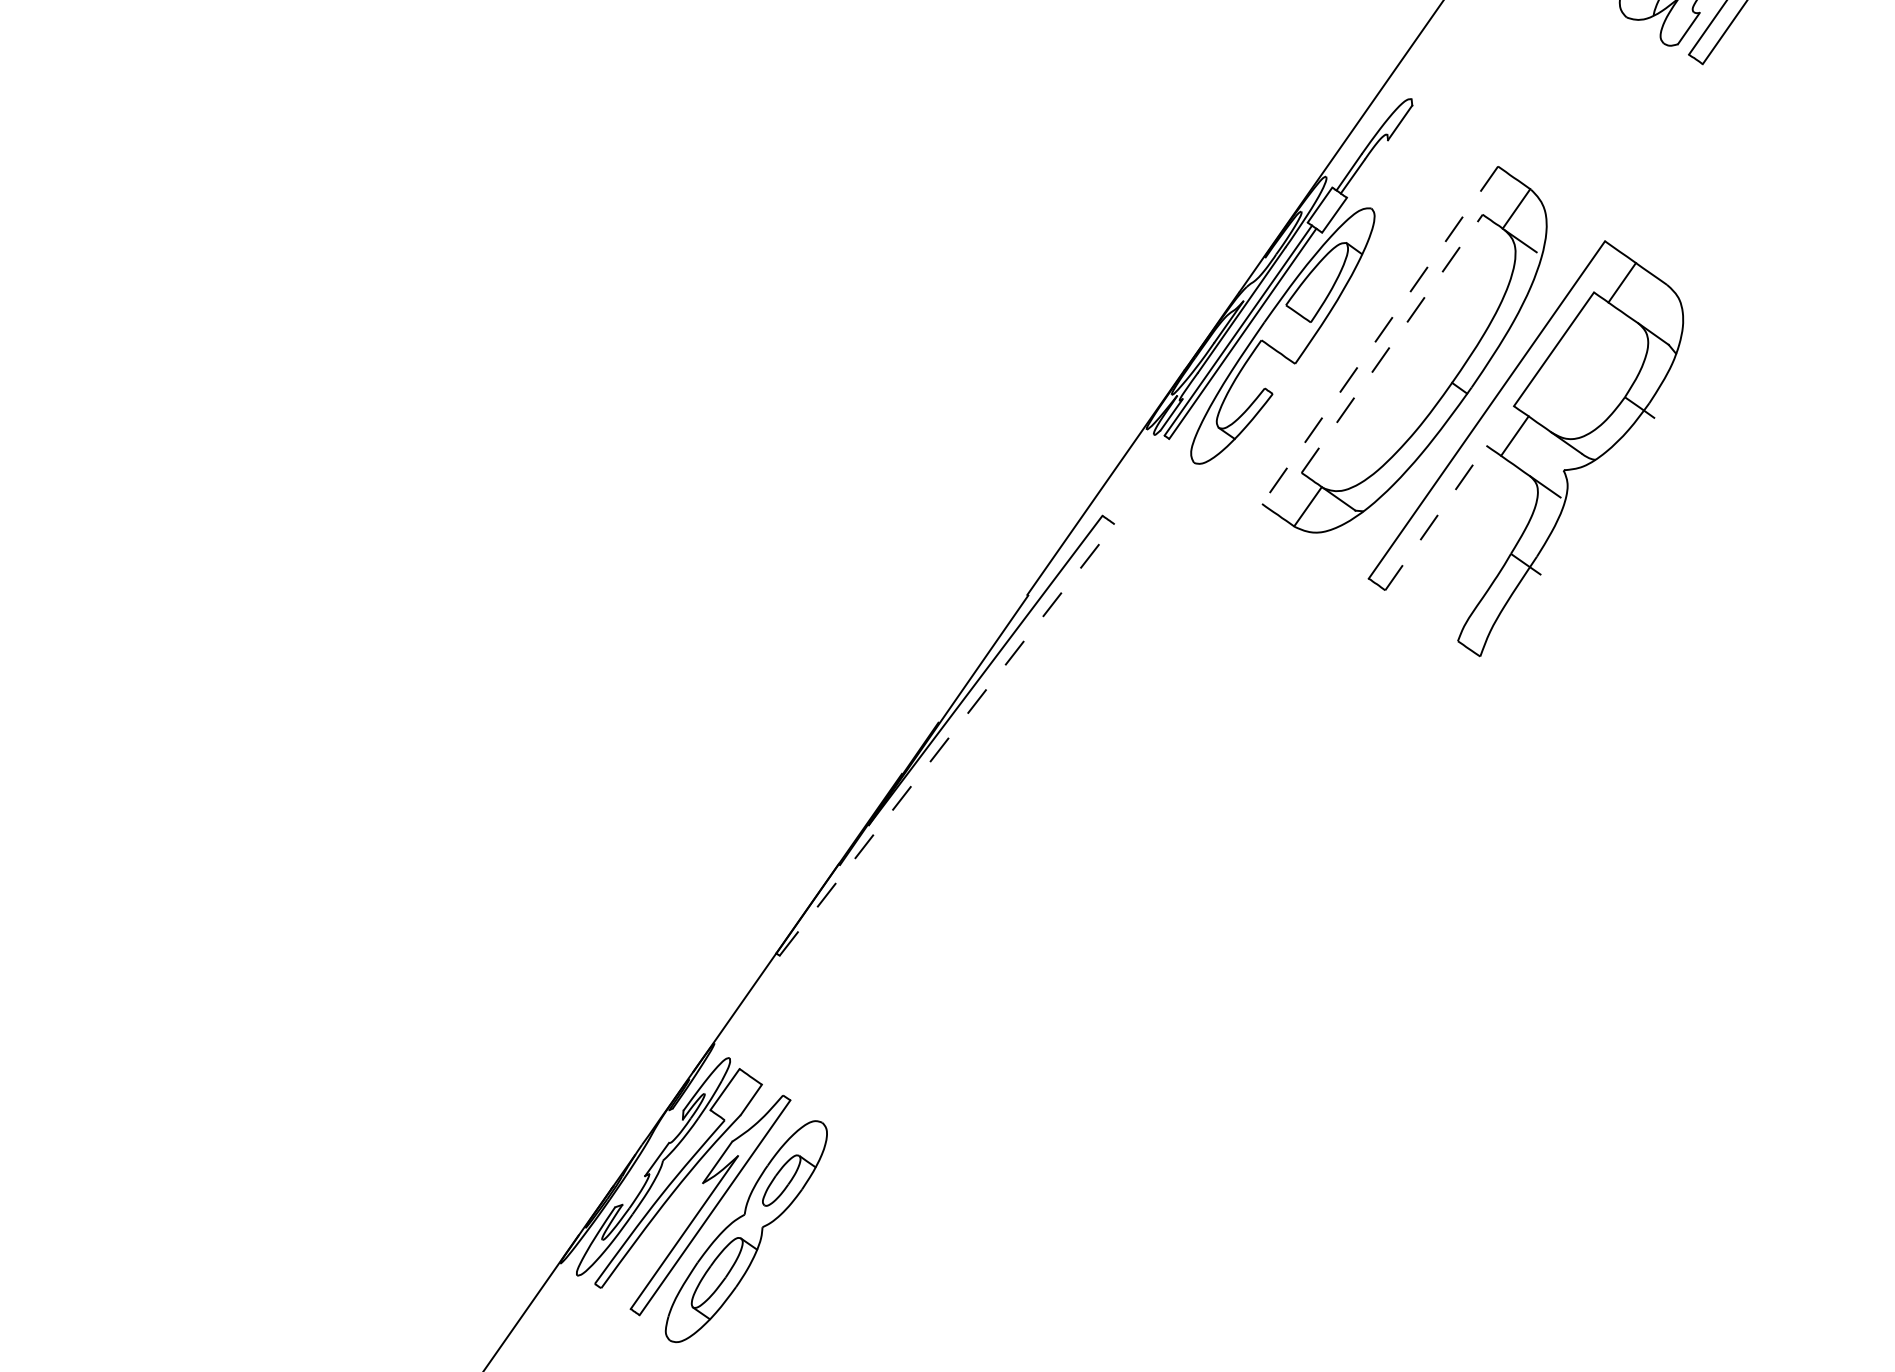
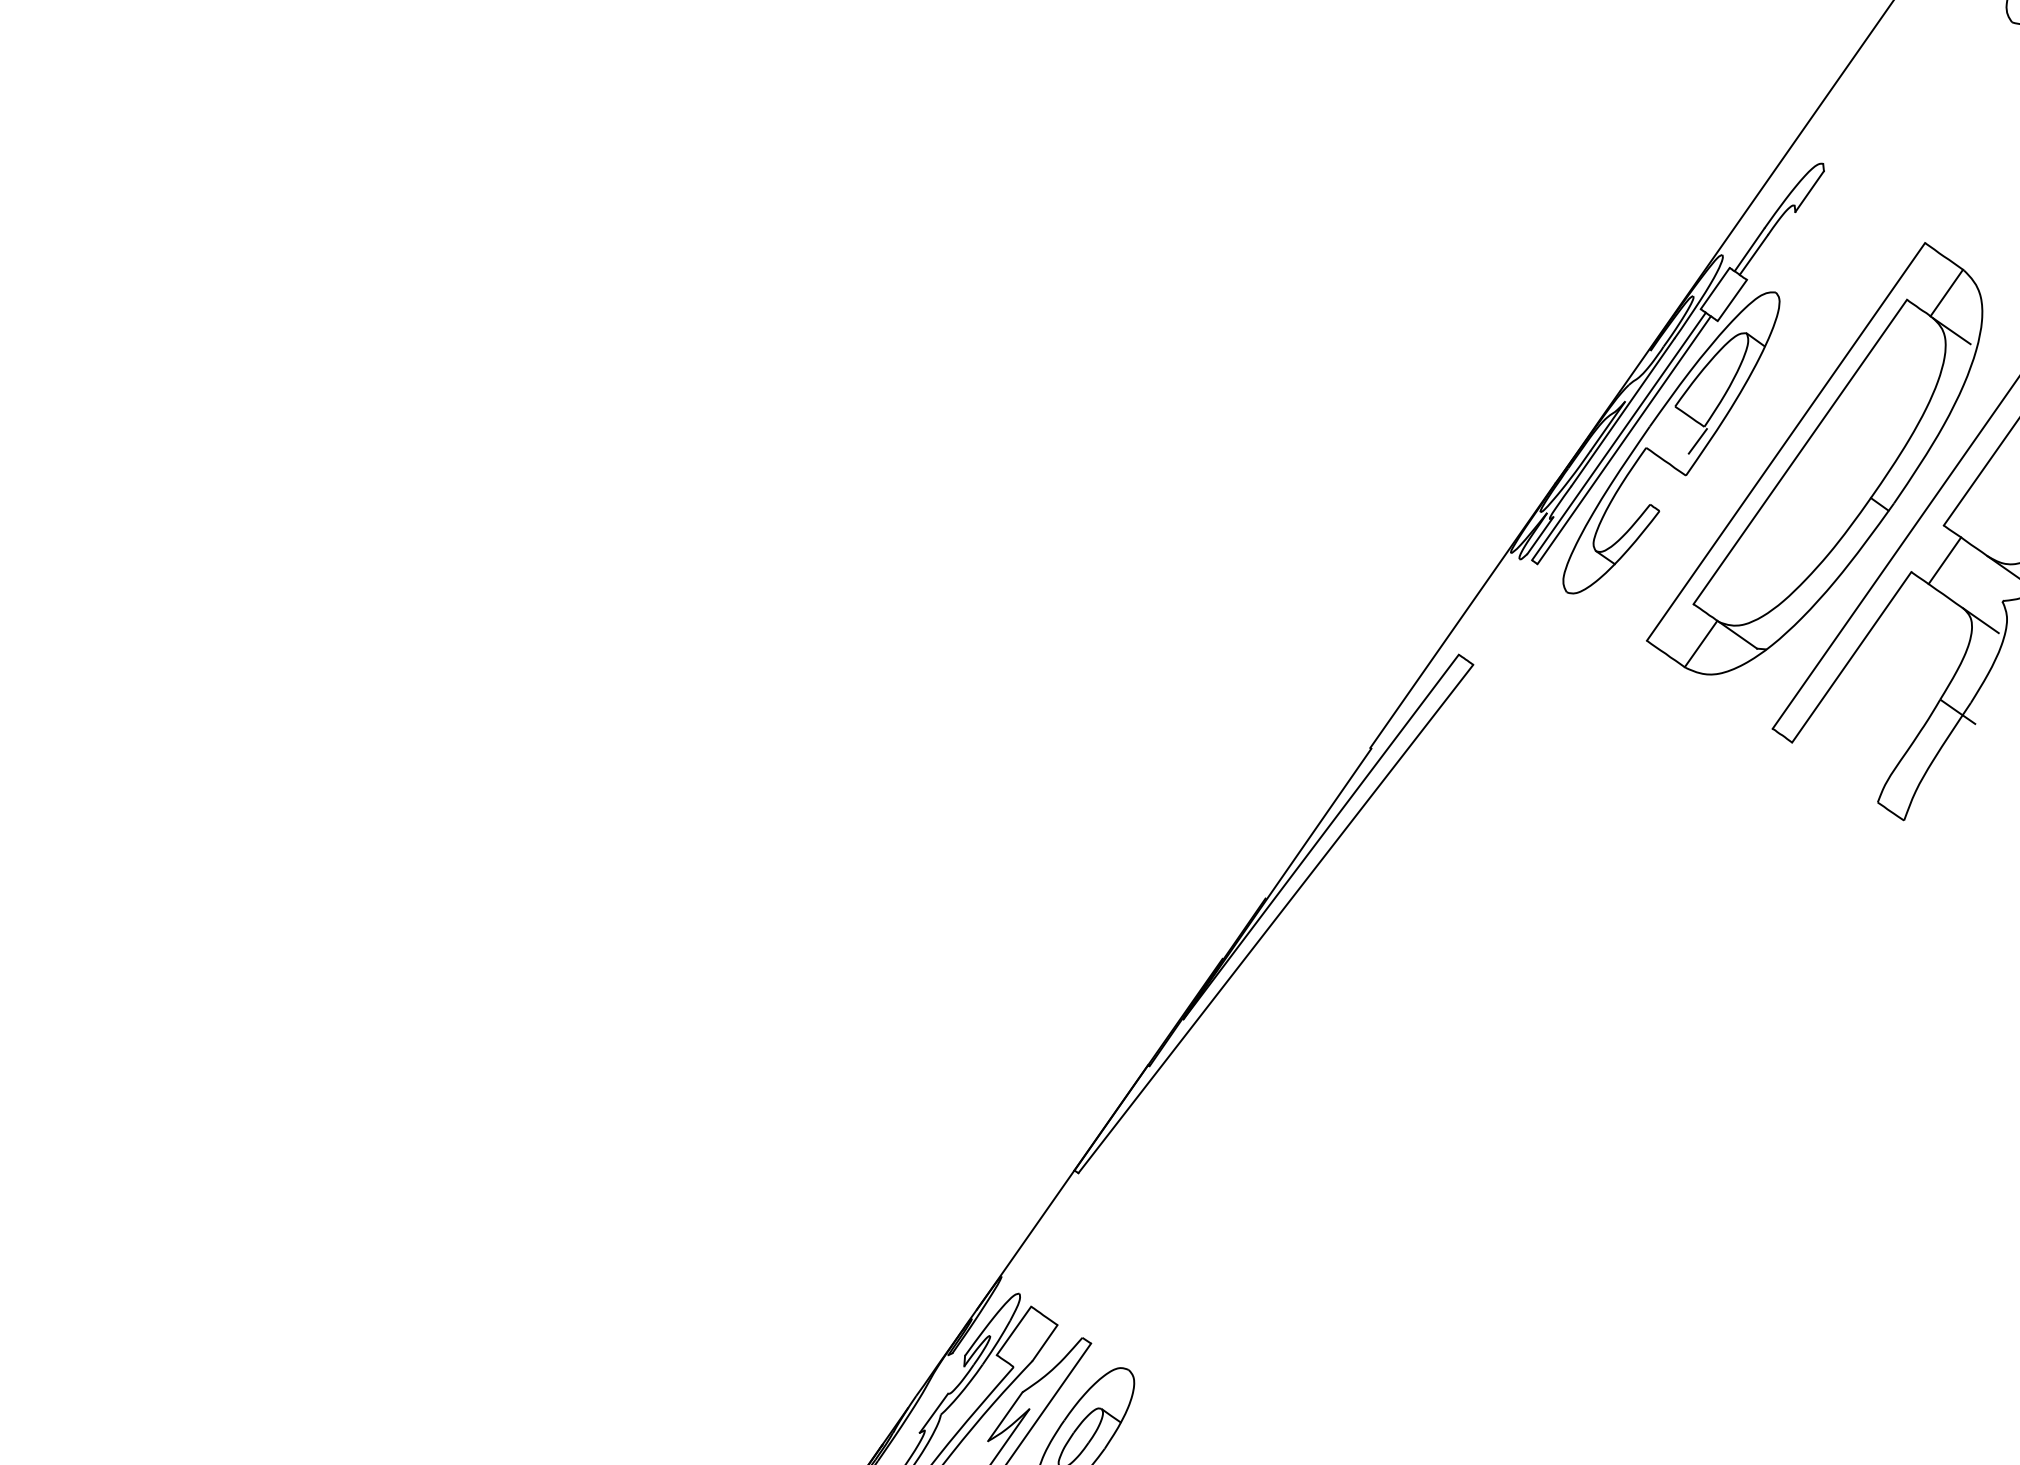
line: (1304, 334) -> (1696, 441), added
line: (1380, 335) -> (1786, 442), dashed -> solid
line: (1392, 343) -> (1800, 451), dashed -> solid
line: (1436, 517) -> (1852, 656), dashed -> solid
line: (947, 739) -> (1276, 918), dashed -> solid

